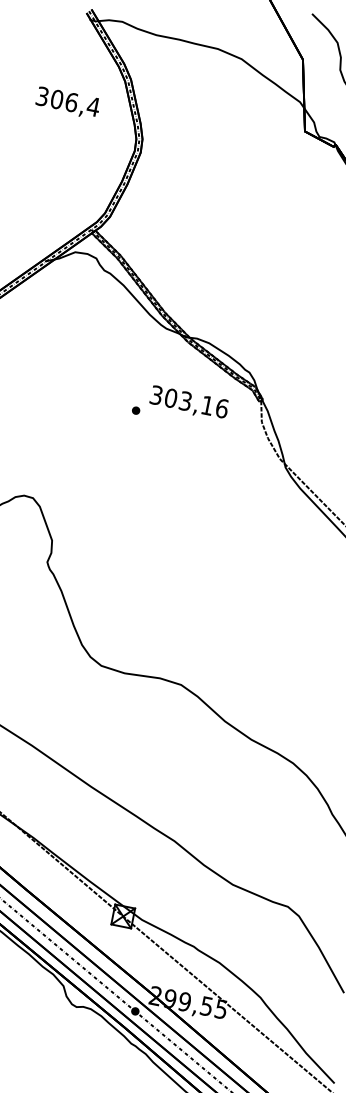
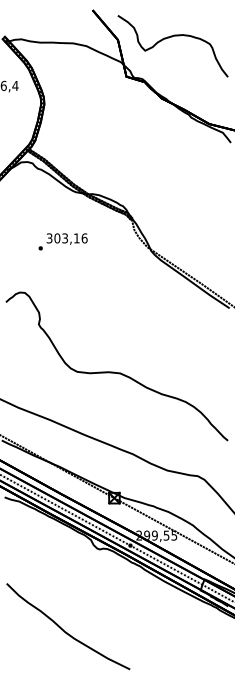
text: (179, 406) -> (62, 241), moved

